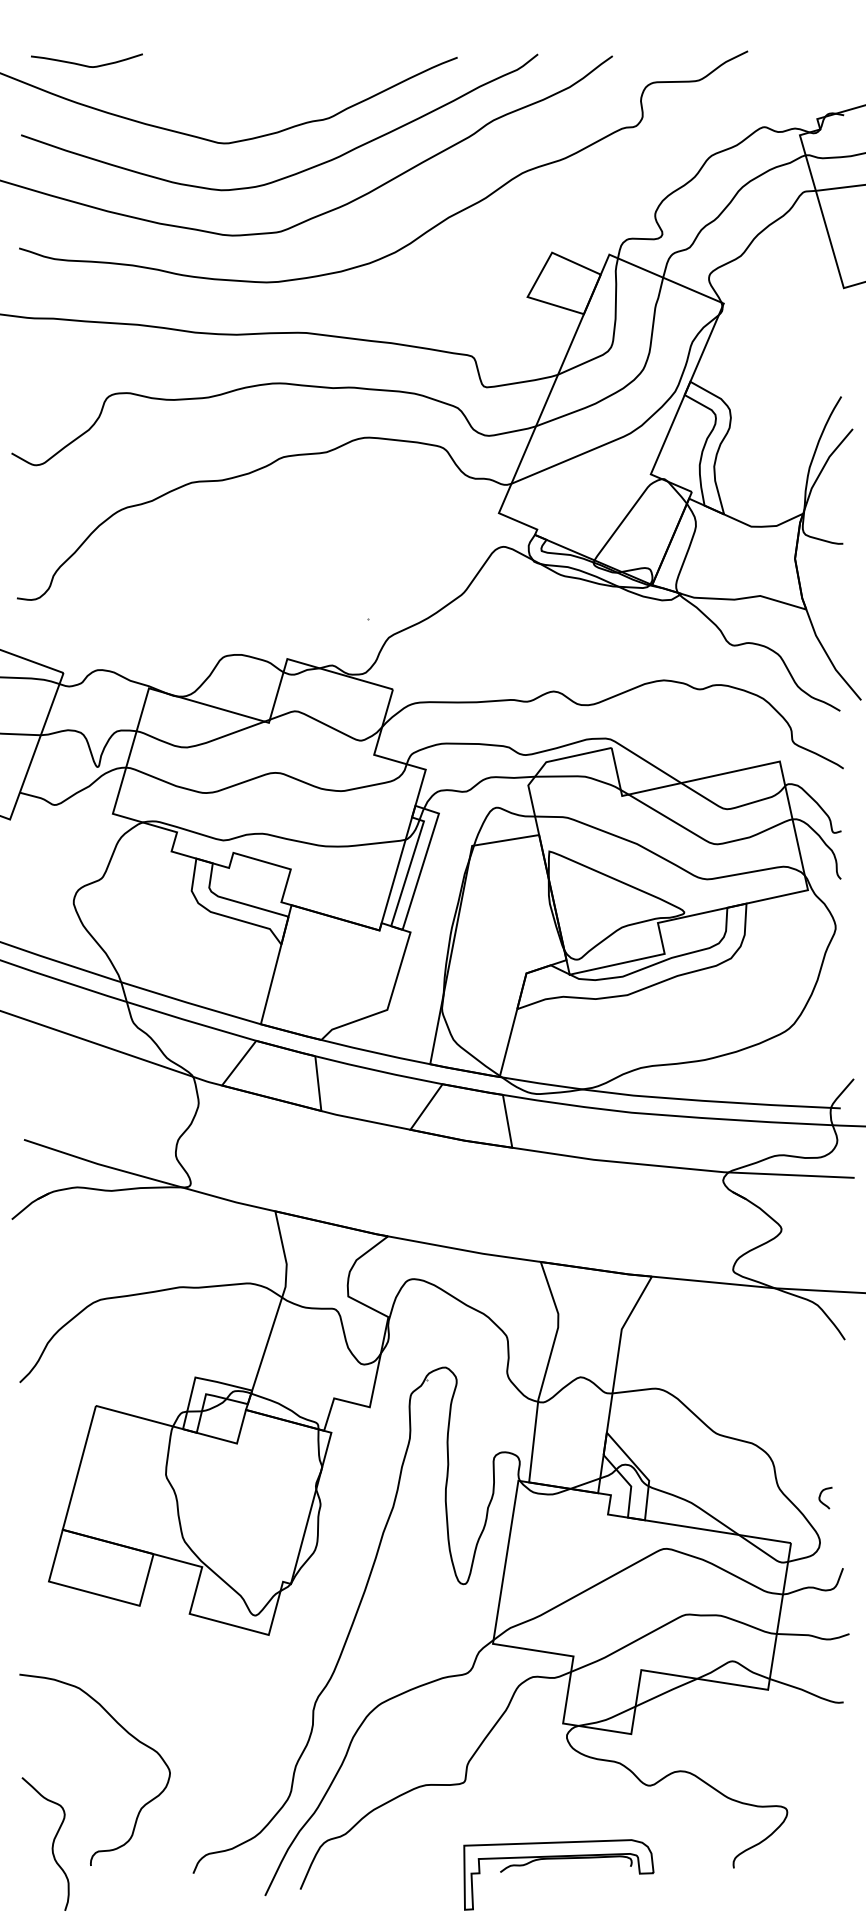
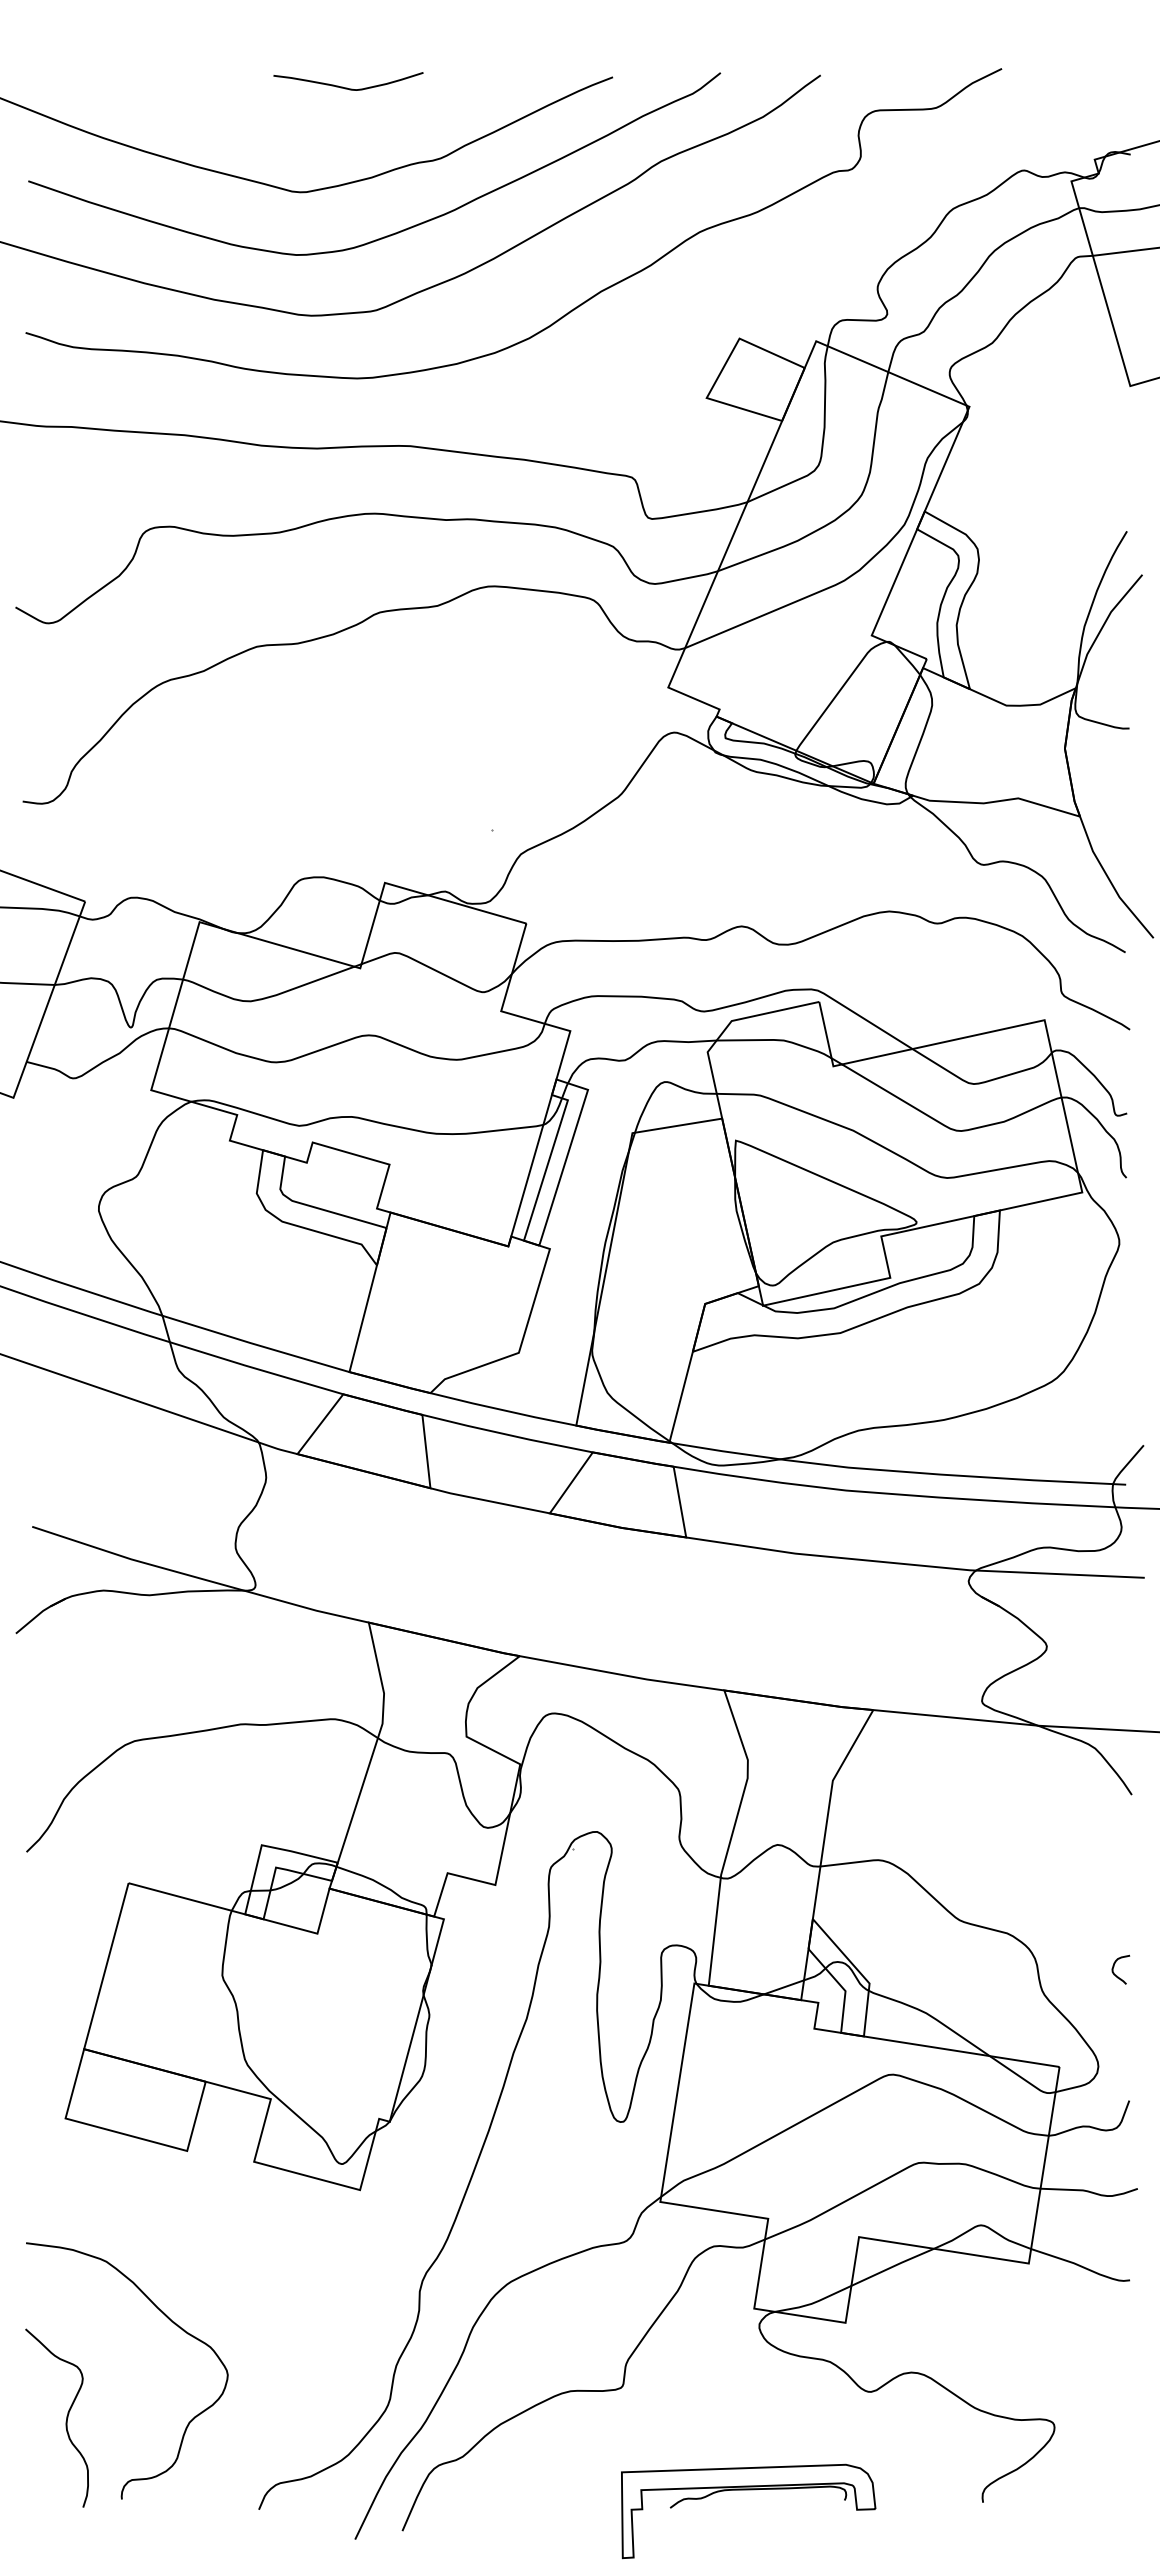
curve: (86, 65) -> (347, 87), moved
curve: (820, 1495) -> (1114, 1966), moved
curve: (51, 1846) -> (65, 2421), moved

